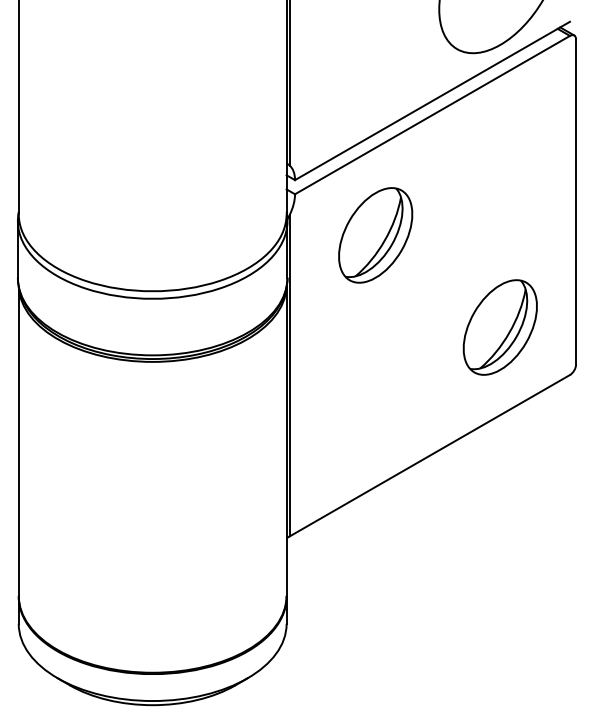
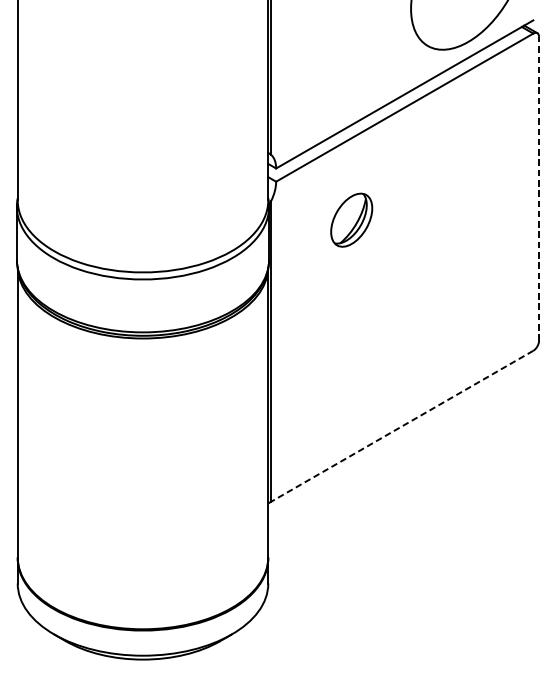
line: (576, 201) -> (539, 188), solid -> dashed
part: (375, 235) -> (351, 220), size x0.6
part: (499, 327) -> (467, 306), removed
line: (429, 455) -> (401, 426), solid -> dashed

